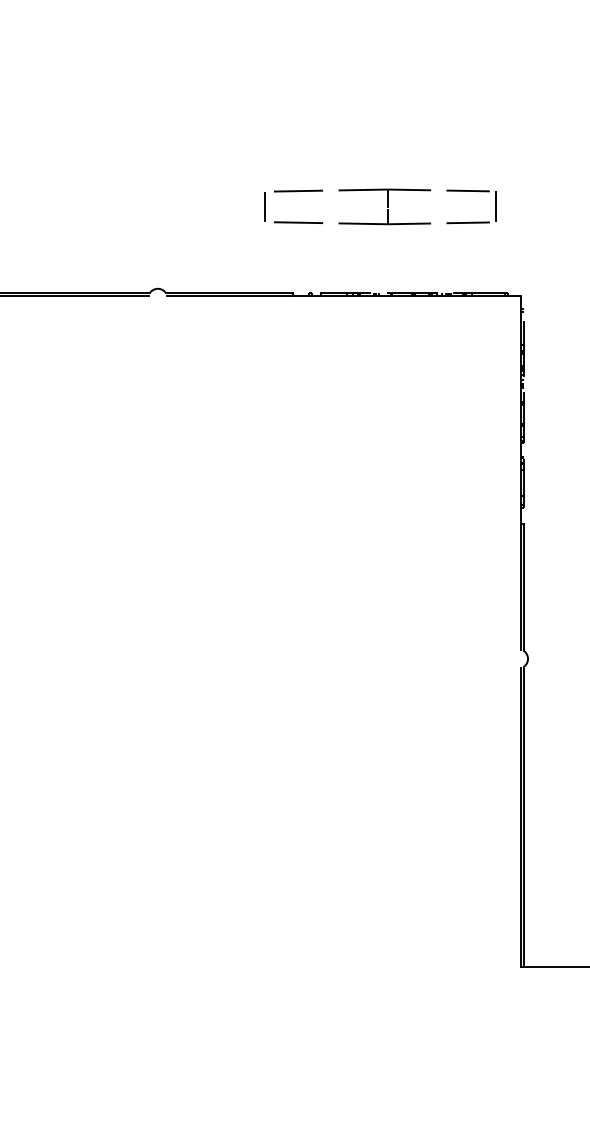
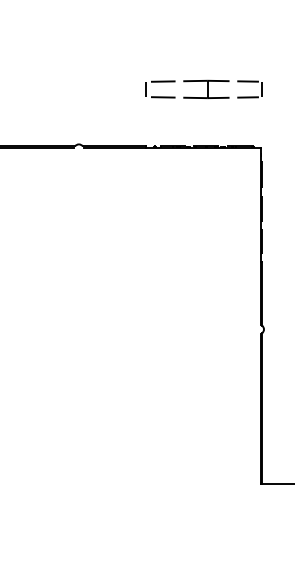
part: (379, 204) -> (203, 88), moved

